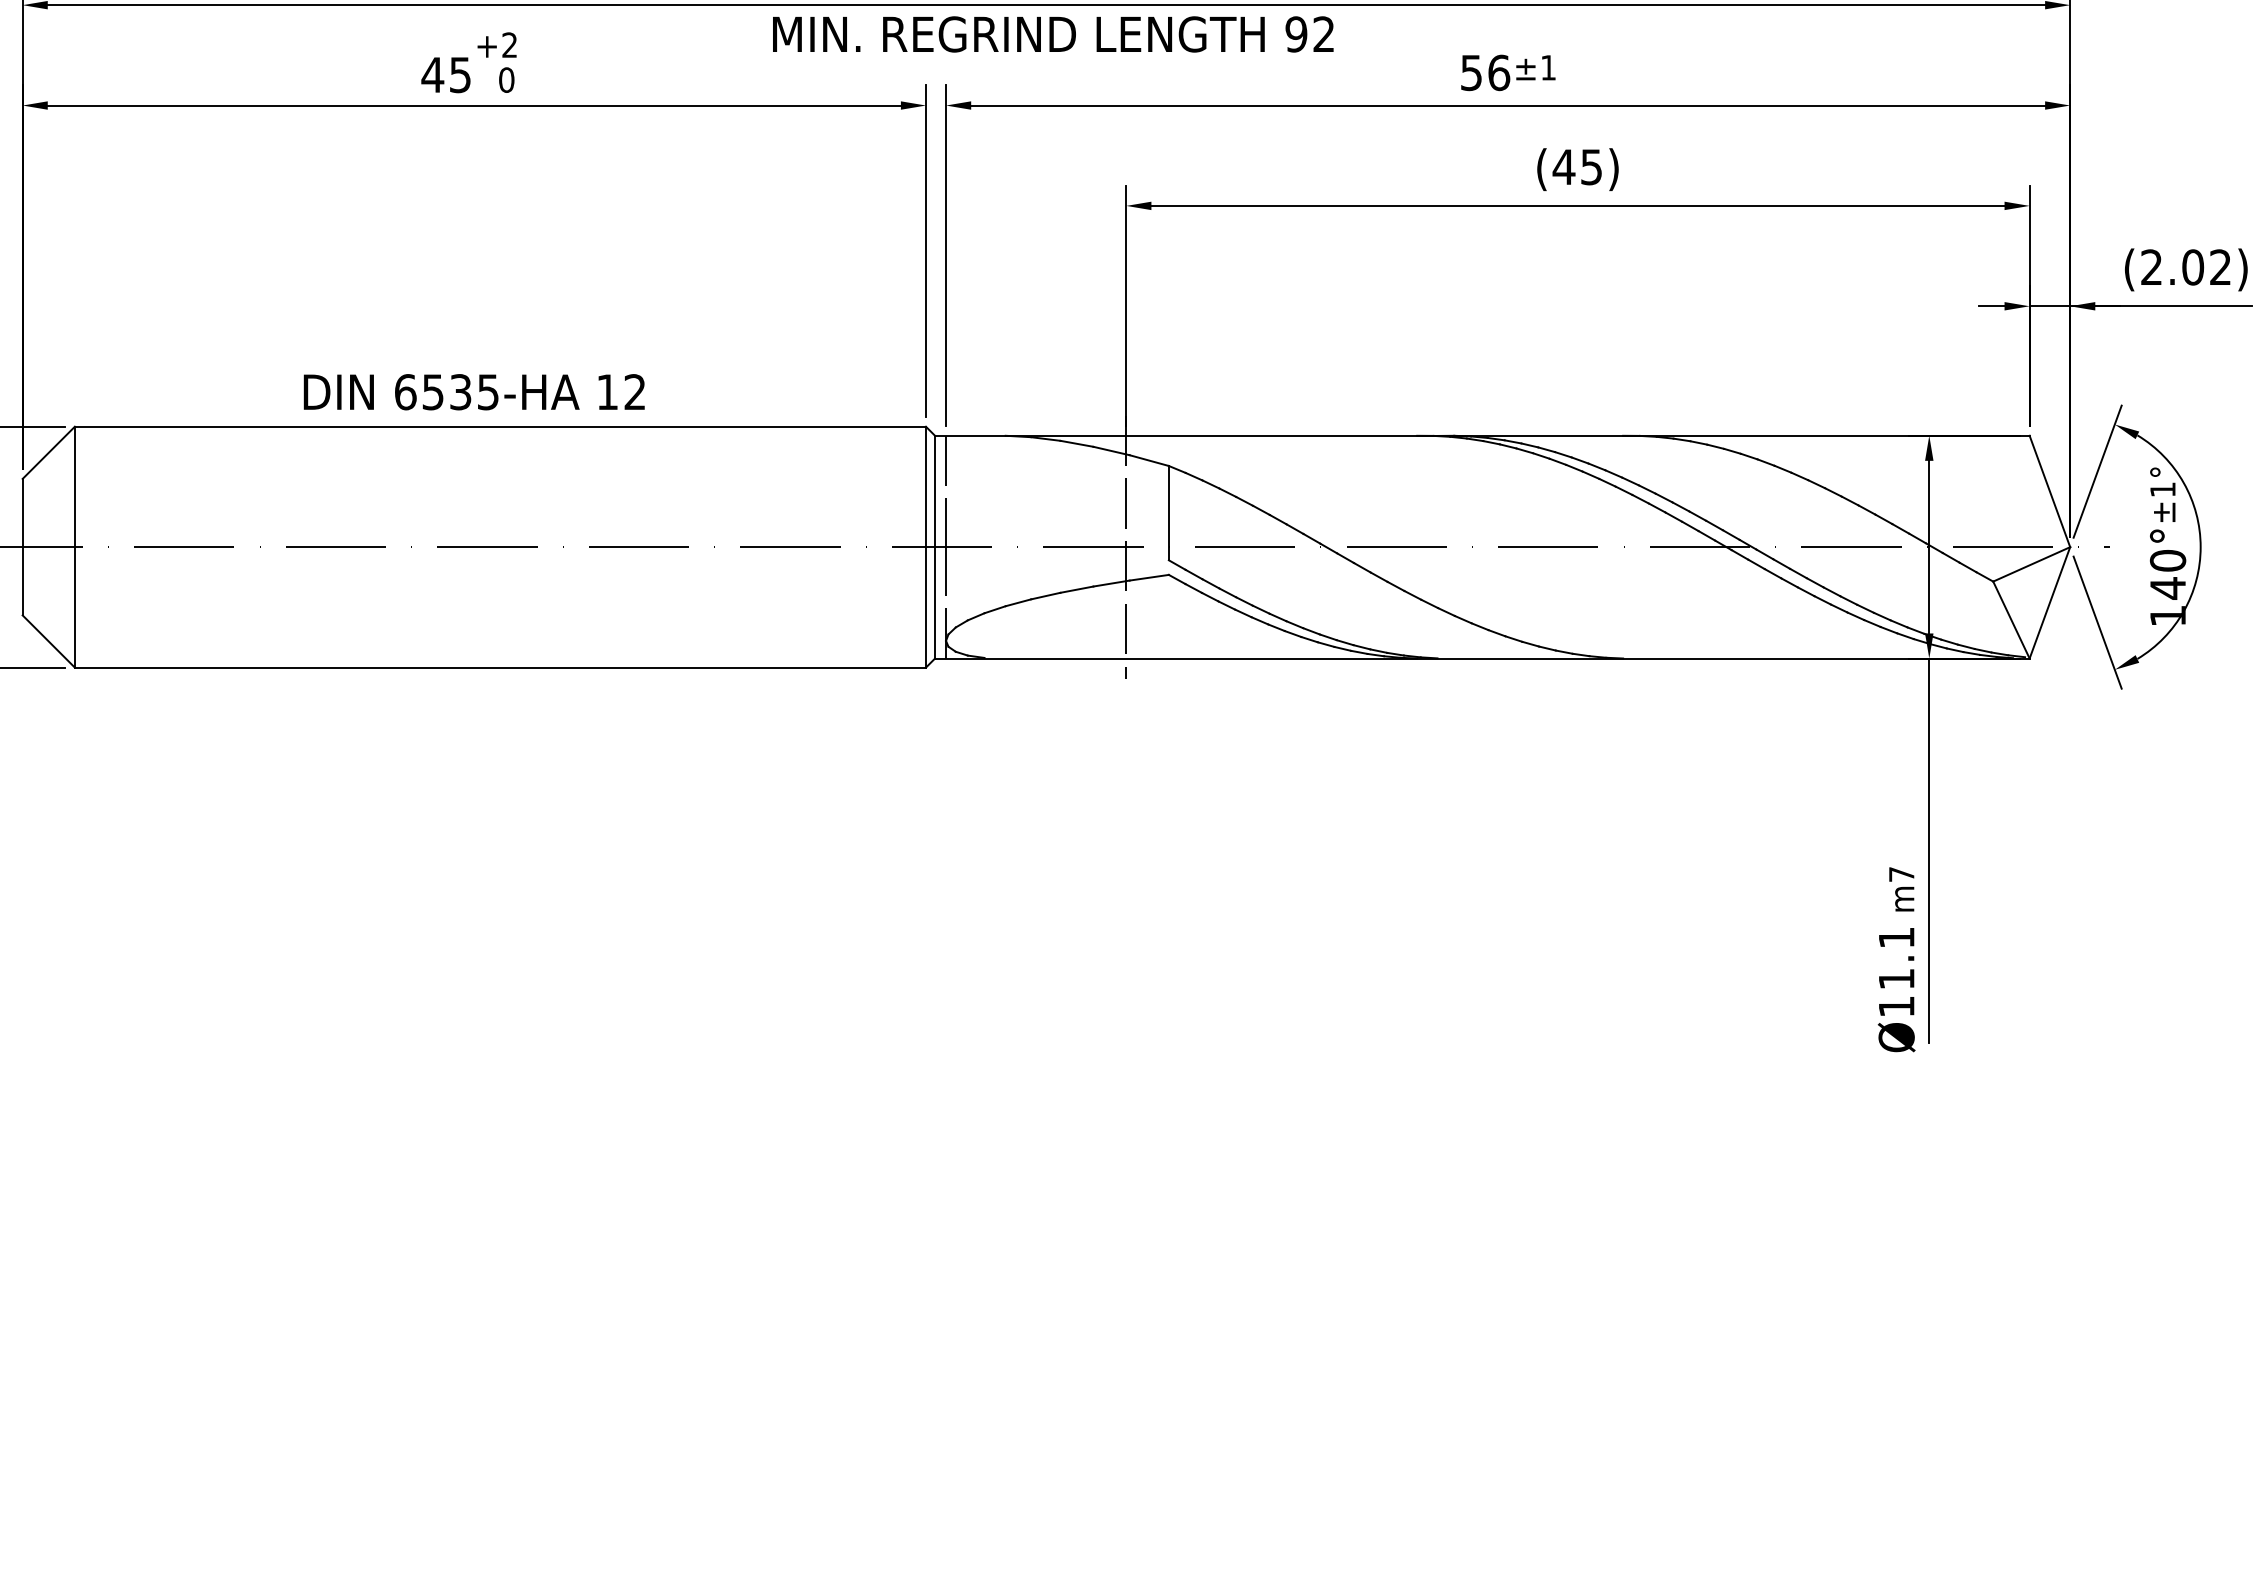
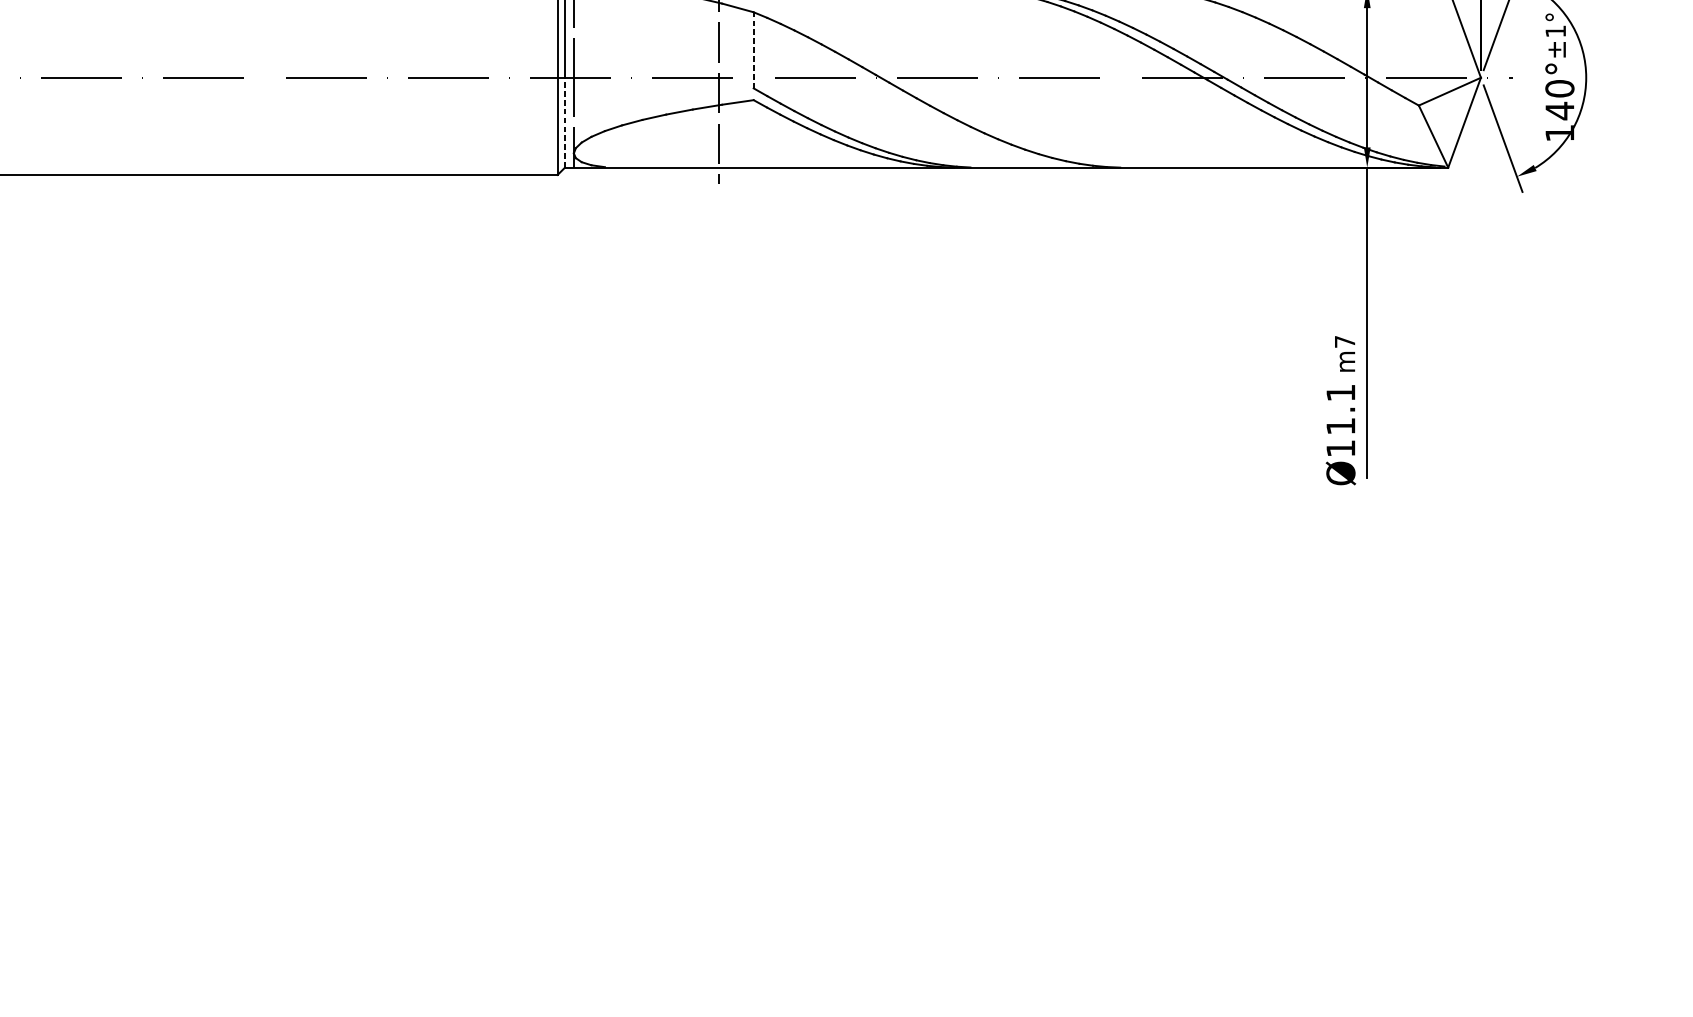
line: (1168, 512) -> (753, 49), solid -> dashed
line: (935, 602) -> (565, 122), solid -> dashed

